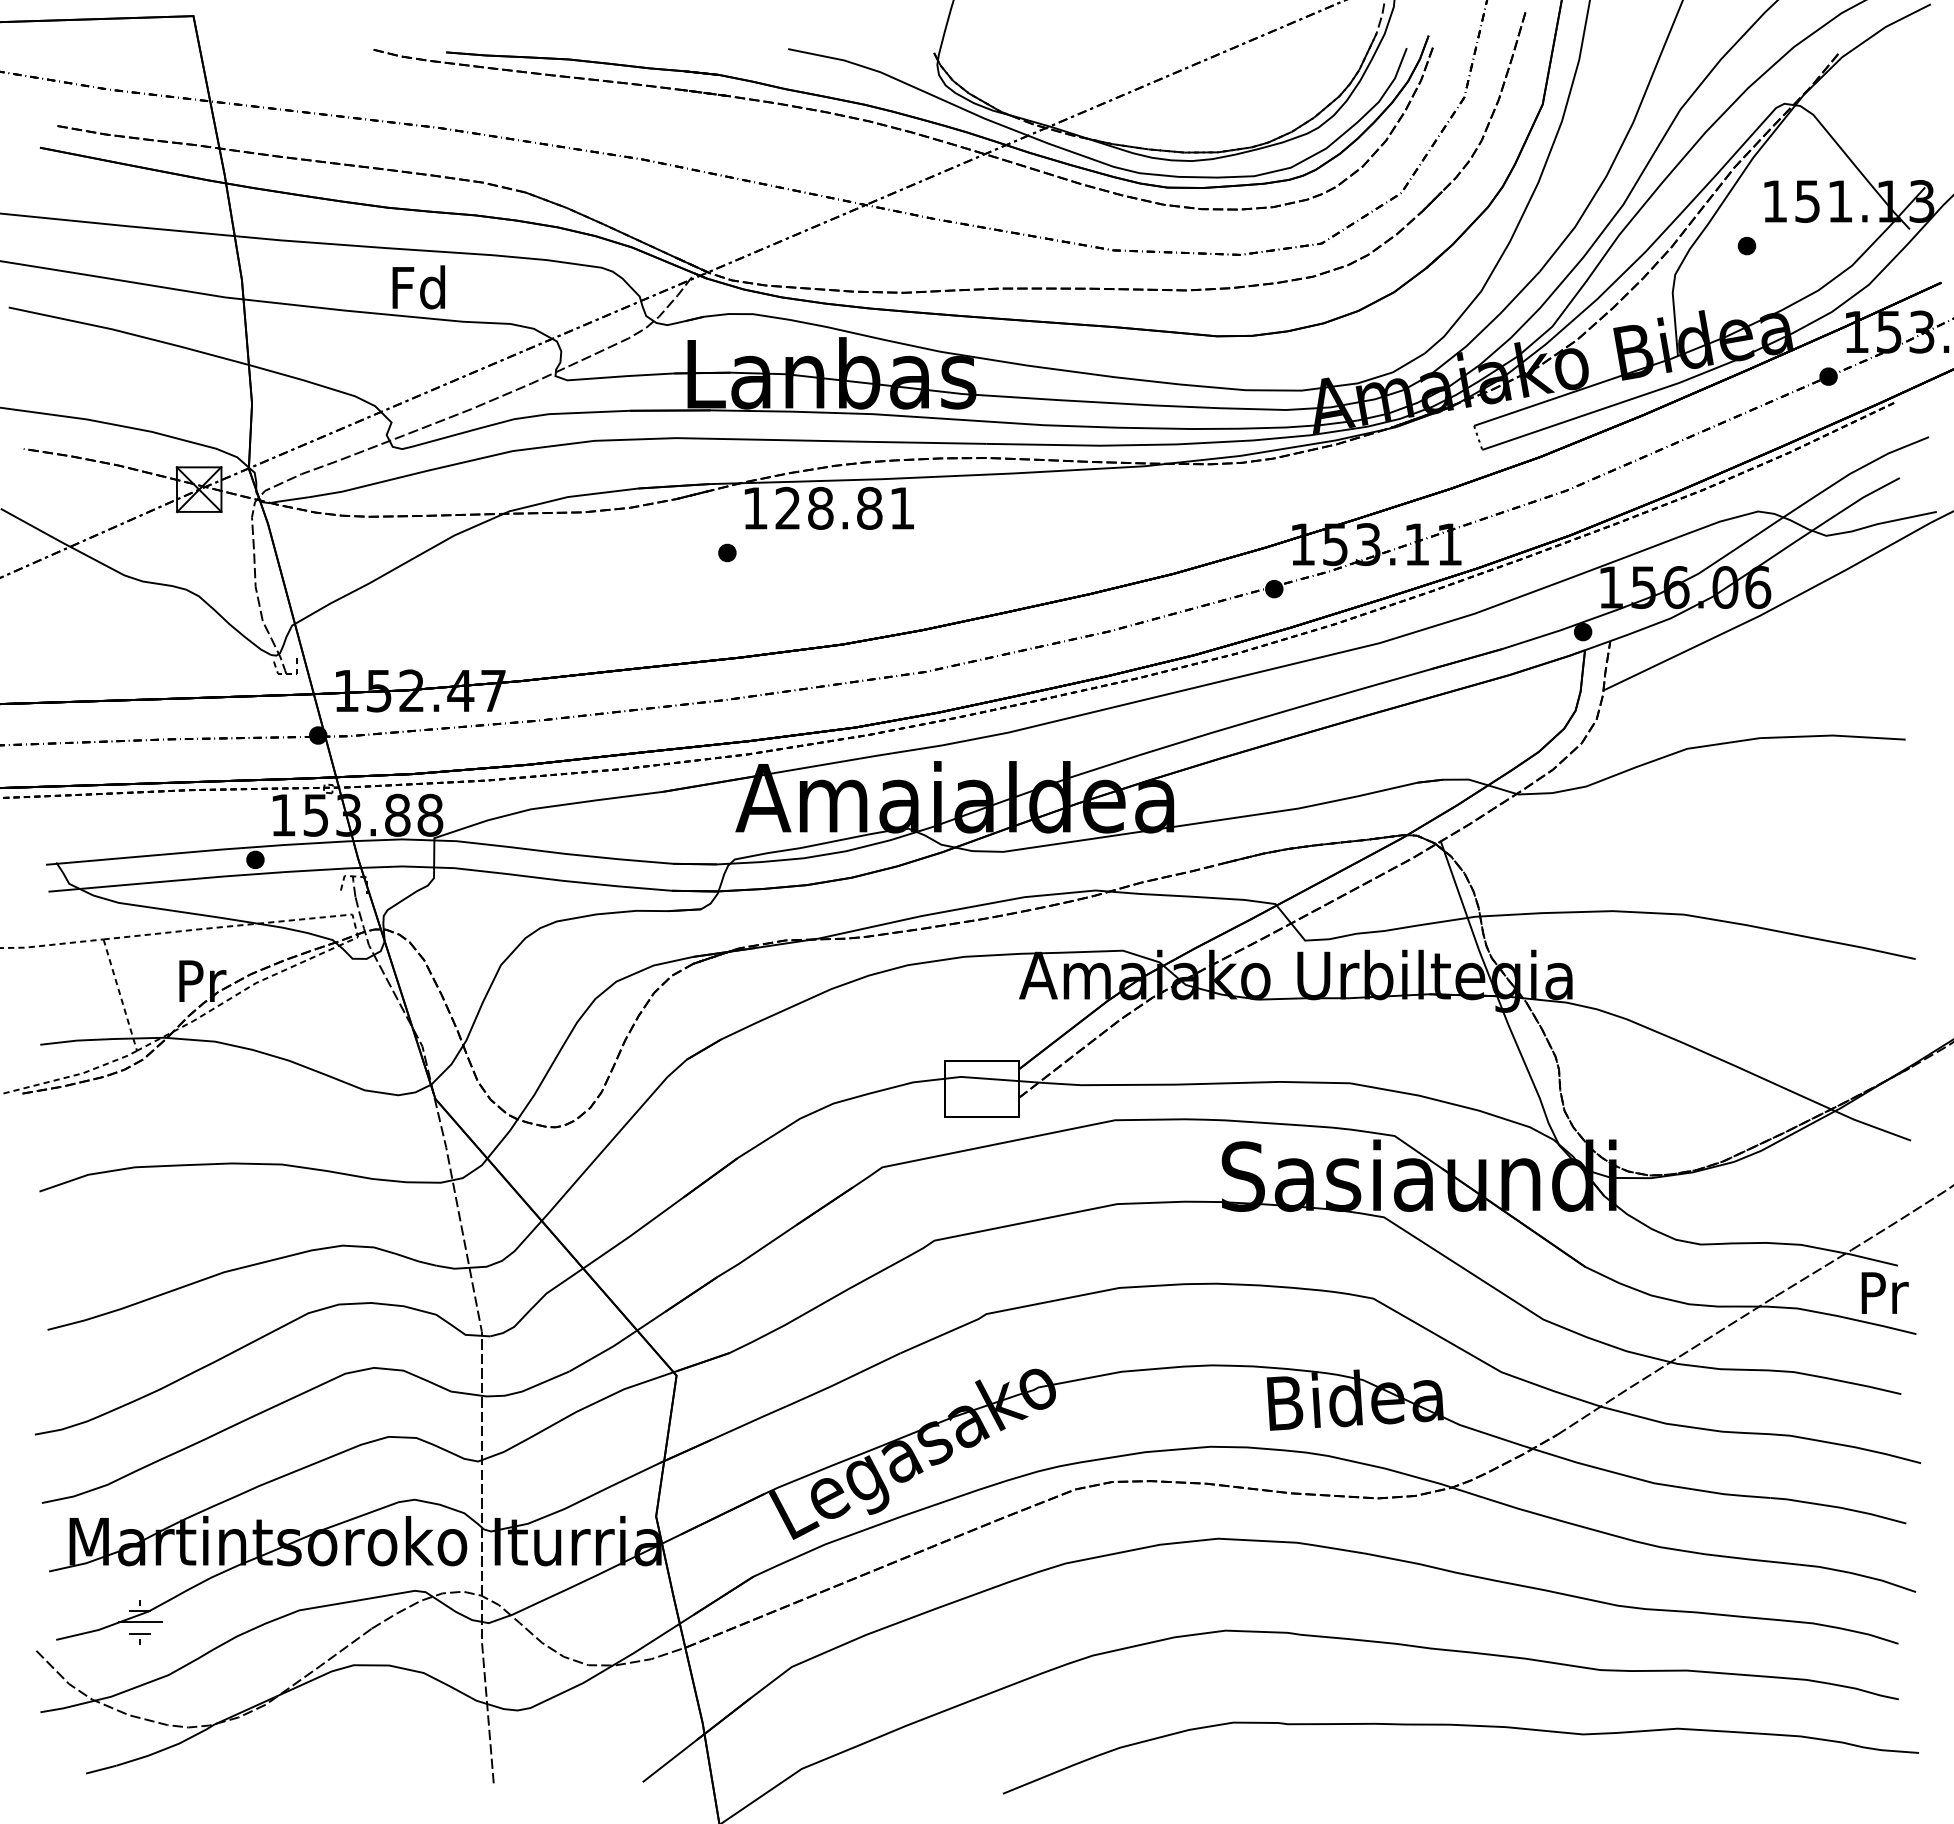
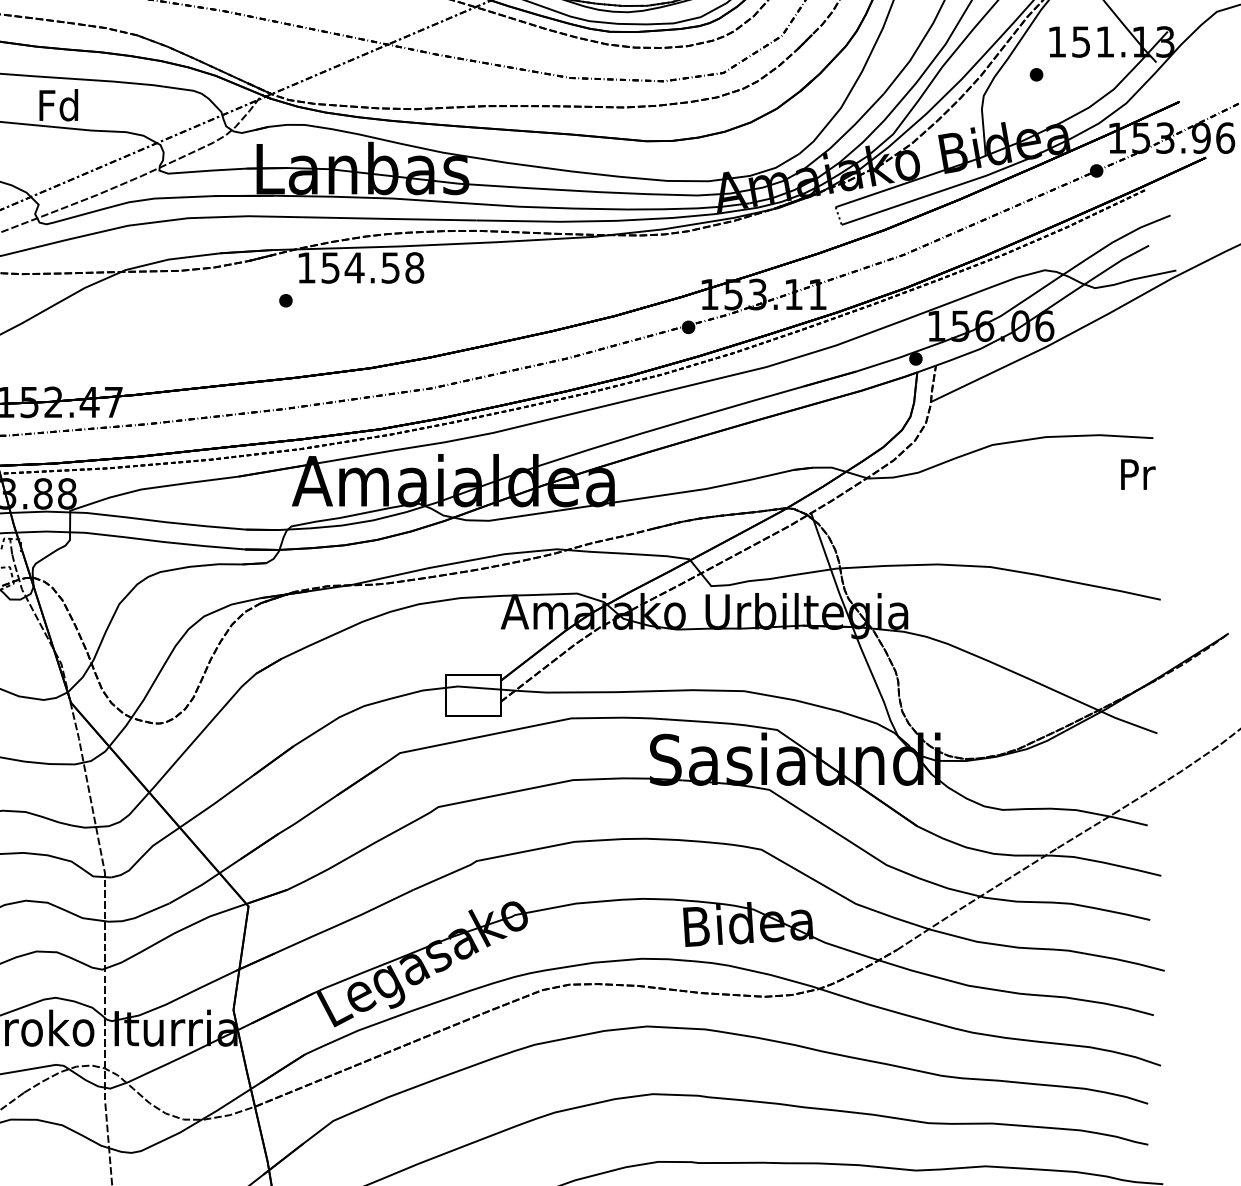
text: (845, 507) -> (372, 267), 128.81 -> 154.58
text: (1884, 1292) -> (1137, 474), moved

